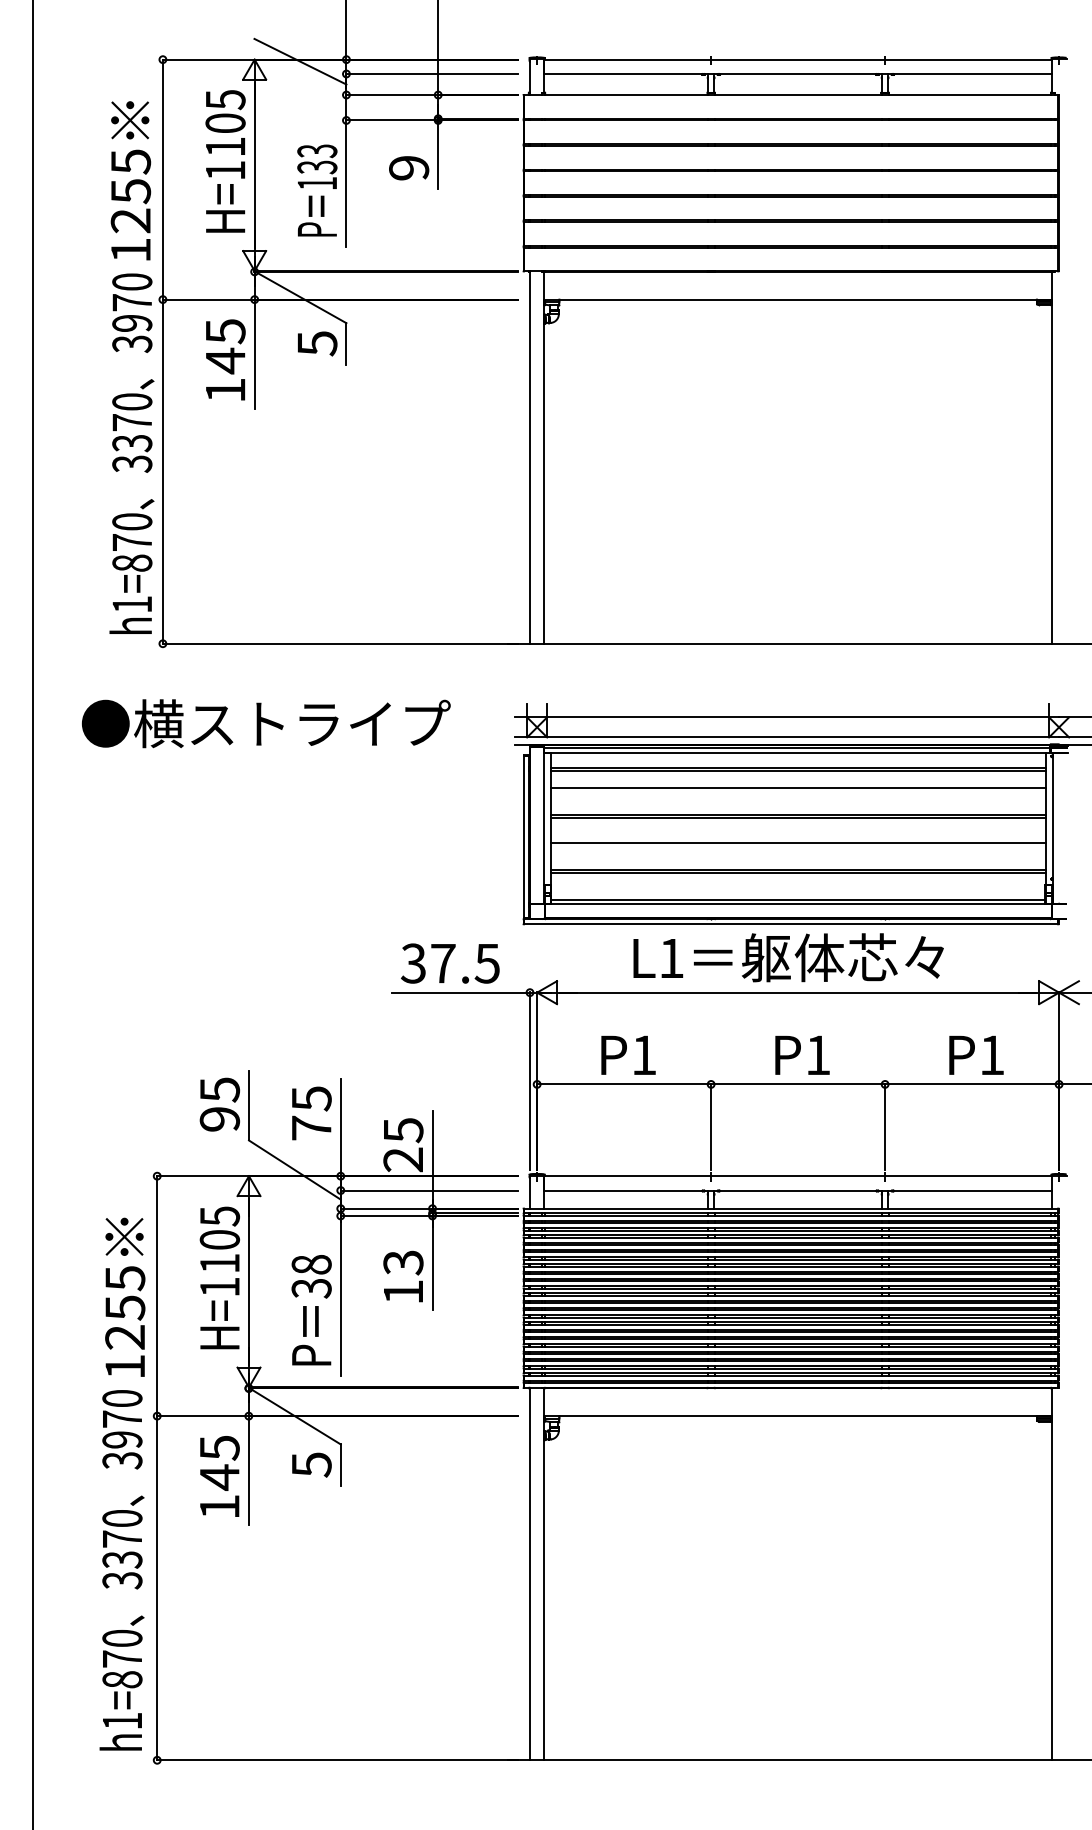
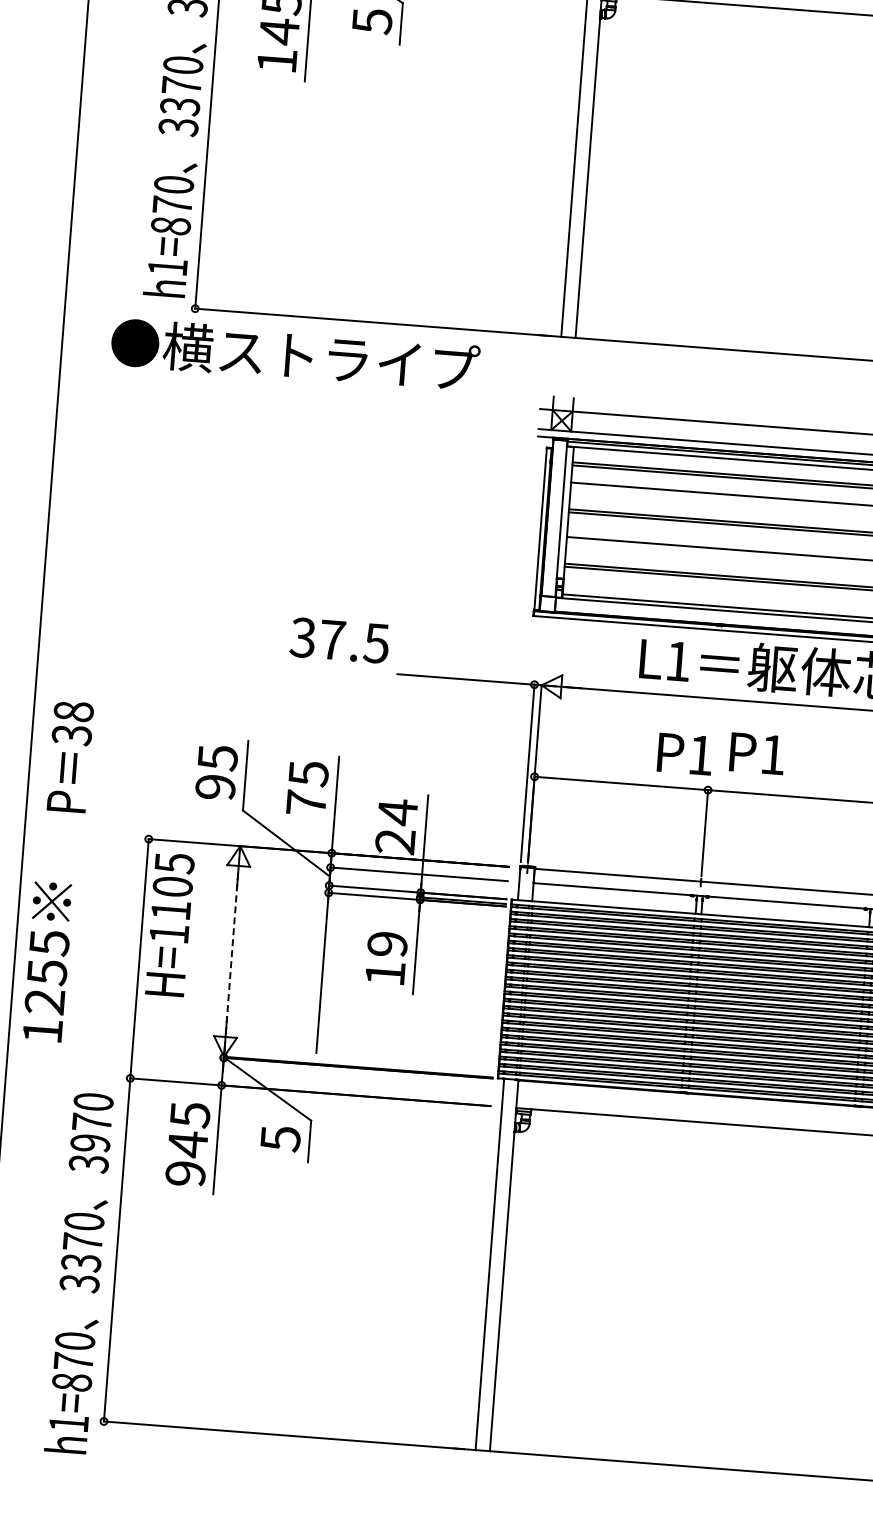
text: (266, 723) -> (295, 355), moved
text: (450, 963) -> (339, 640), moved
text: (628, 1054) -> (685, 753), moved
text: (802, 1054) -> (757, 752), moved
text: (403, 1130) -> (397, 812), 25 -> 24
text: (403, 1262) -> (387, 944), 13 -> 19
text: (219, 1277) -> (169, 924), moved
line: (249, 1281) -> (232, 951), solid -> dashed
text: (125, 1296) -> (48, 961), moved
text: (311, 1310) -> (70, 757), moved
text: (219, 1507) -> (185, 1174), 145 -> 945
text: (121, 1570) -> (79, 1273), moved

